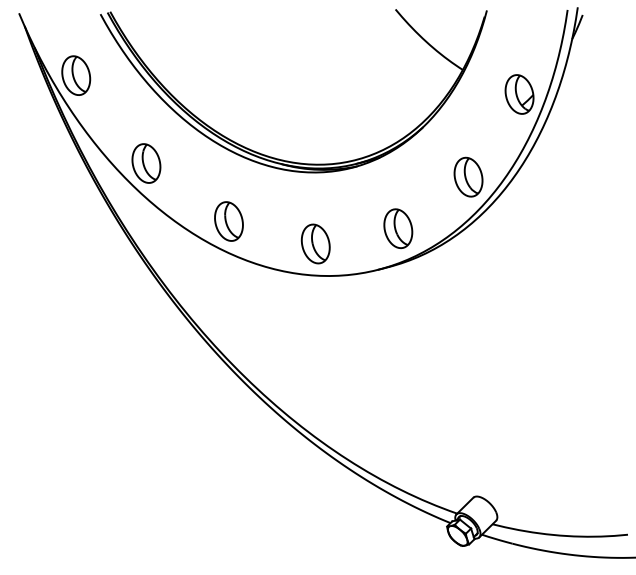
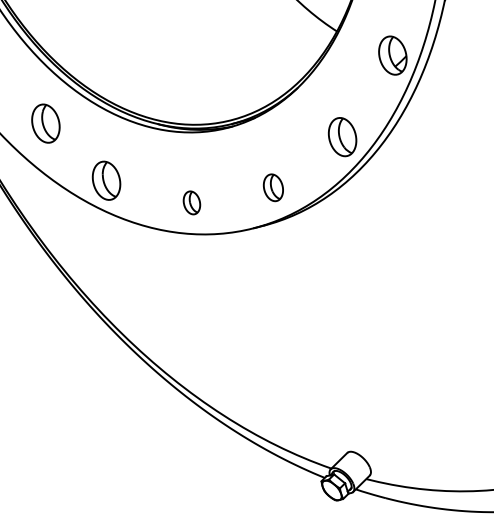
part: (146, 163) -> (45, 123), moved
part: (398, 228) -> (273, 187), size x0.7
part: (315, 243) -> (191, 202), size x0.6

